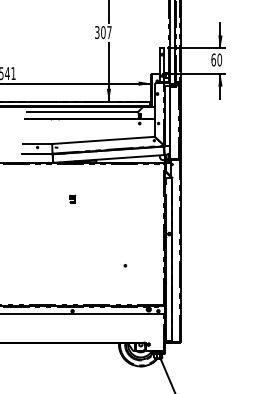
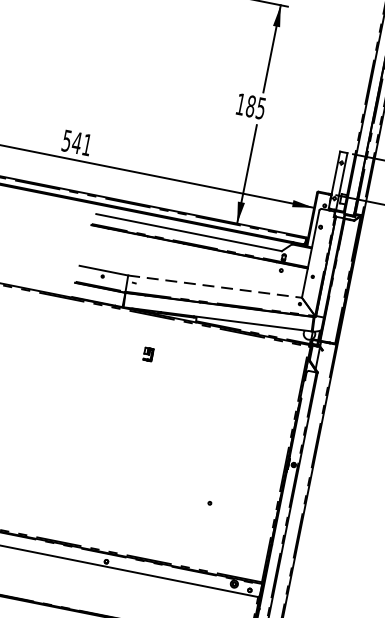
text: (103, 32) -> (251, 106), 307 -> 185
line: (103, 140) -> (215, 286), solid -> dashed
part: (72, 198) -> (147, 353), moved

